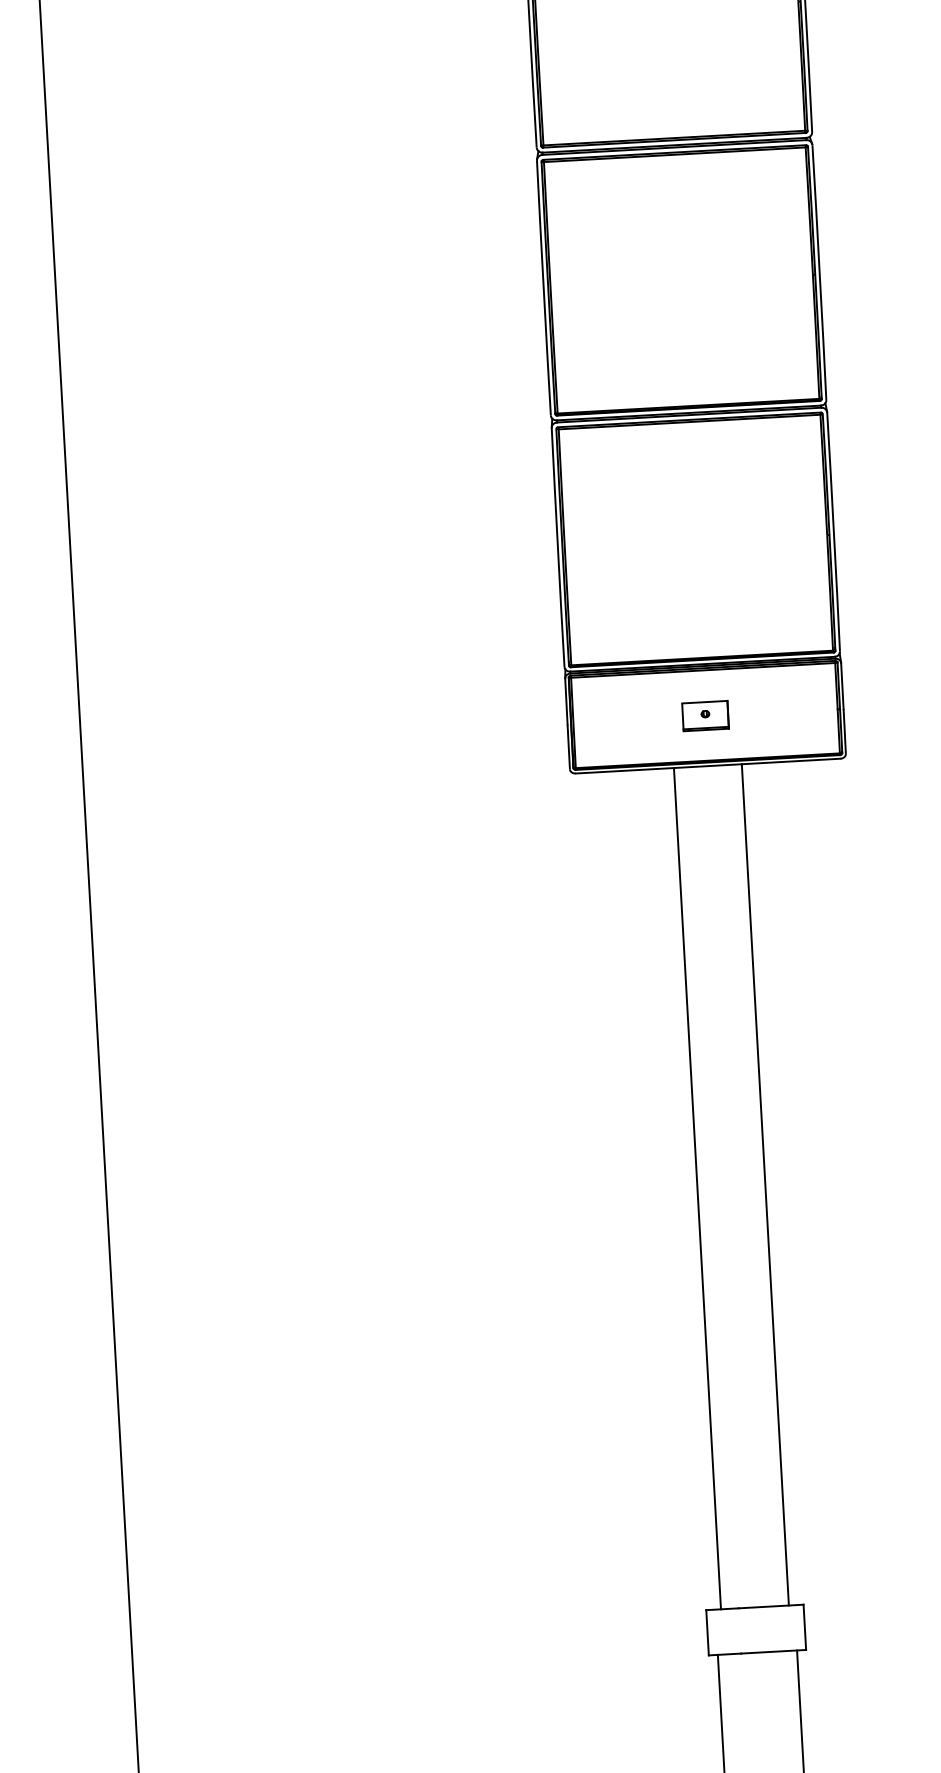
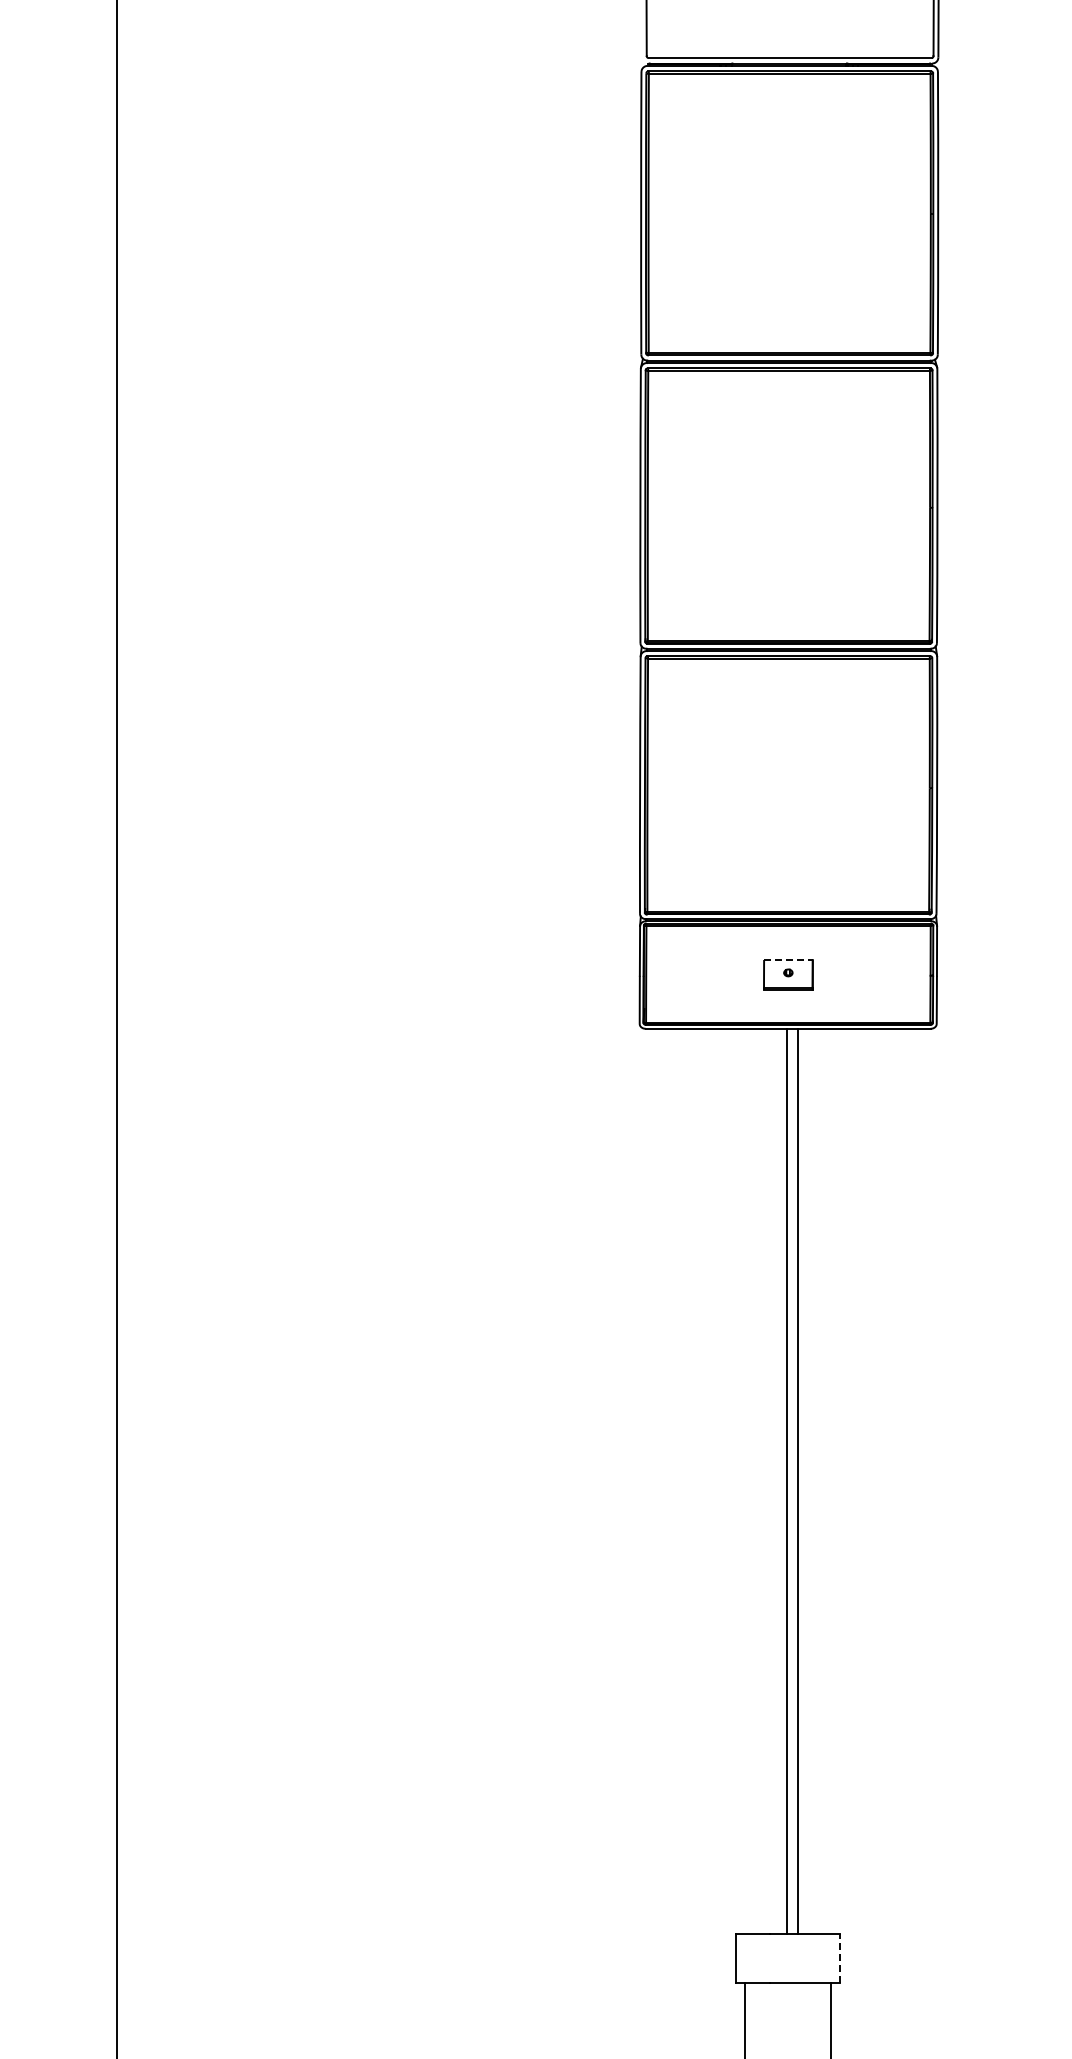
line: (704, 702) -> (788, 960), solid -> dashed
line: (765, 1184) -> (787, 1481), moved
line: (697, 1188) -> (798, 1481), moved
line: (805, 1627) -> (840, 1958), solid -> dashed

